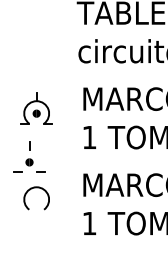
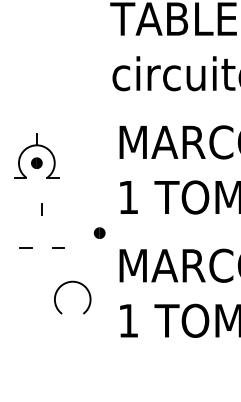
part: (36, 108) -> (36, 155), moved
part: (29, 162) -> (99, 233), moved
arc: (32, 189) -> (66, 284), moved

